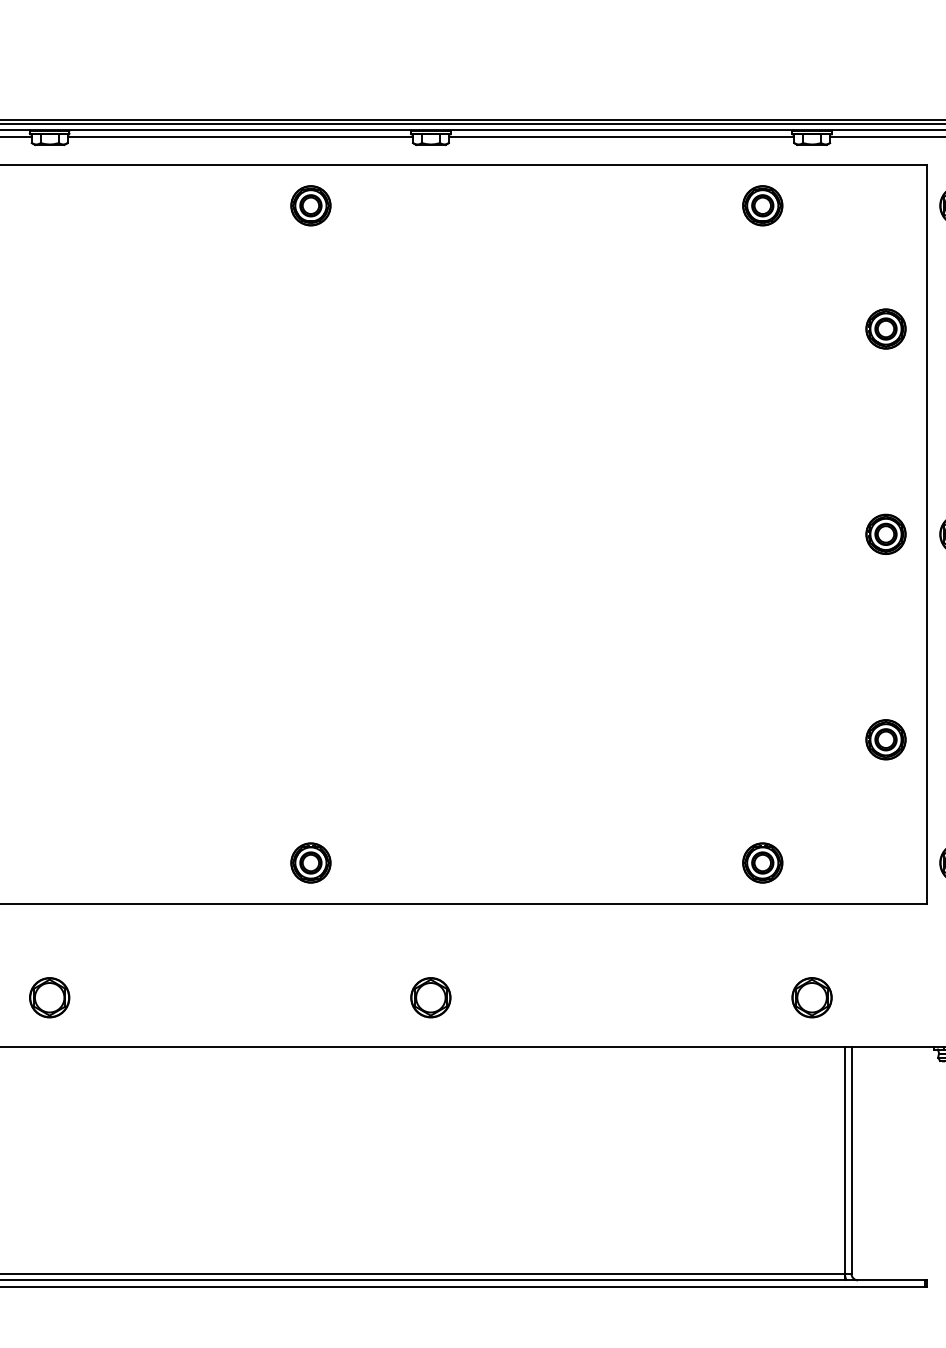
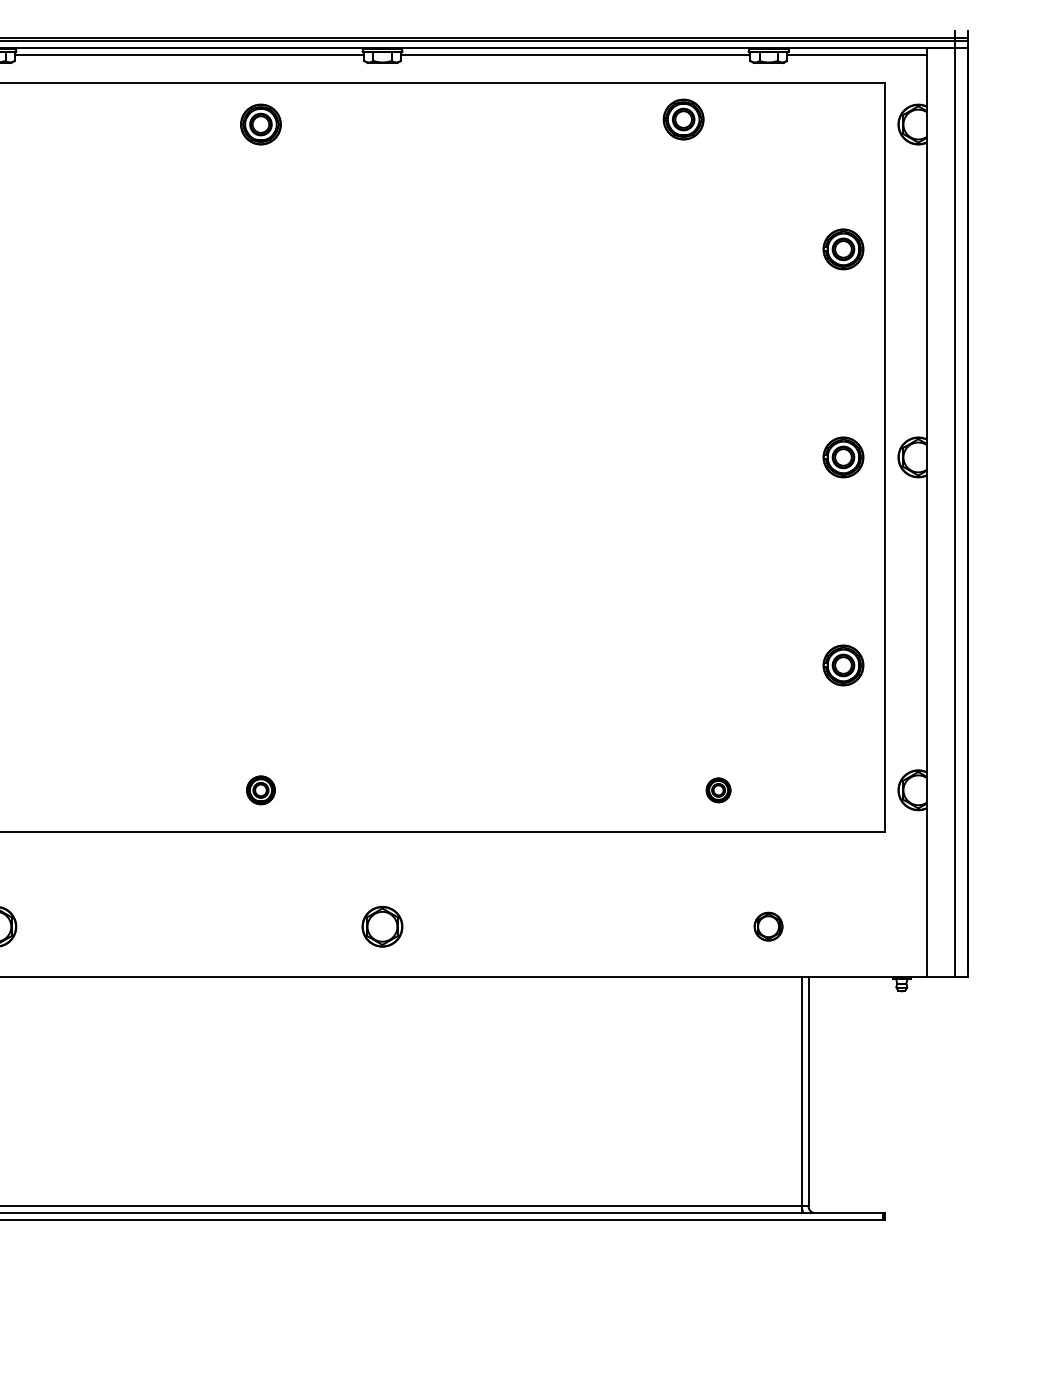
part: (762, 205) -> (683, 119), moved
part: (310, 863) -> (260, 790), size x0.7
part: (762, 863) -> (718, 790), size x0.6
part: (811, 997) -> (768, 926), size x0.7

